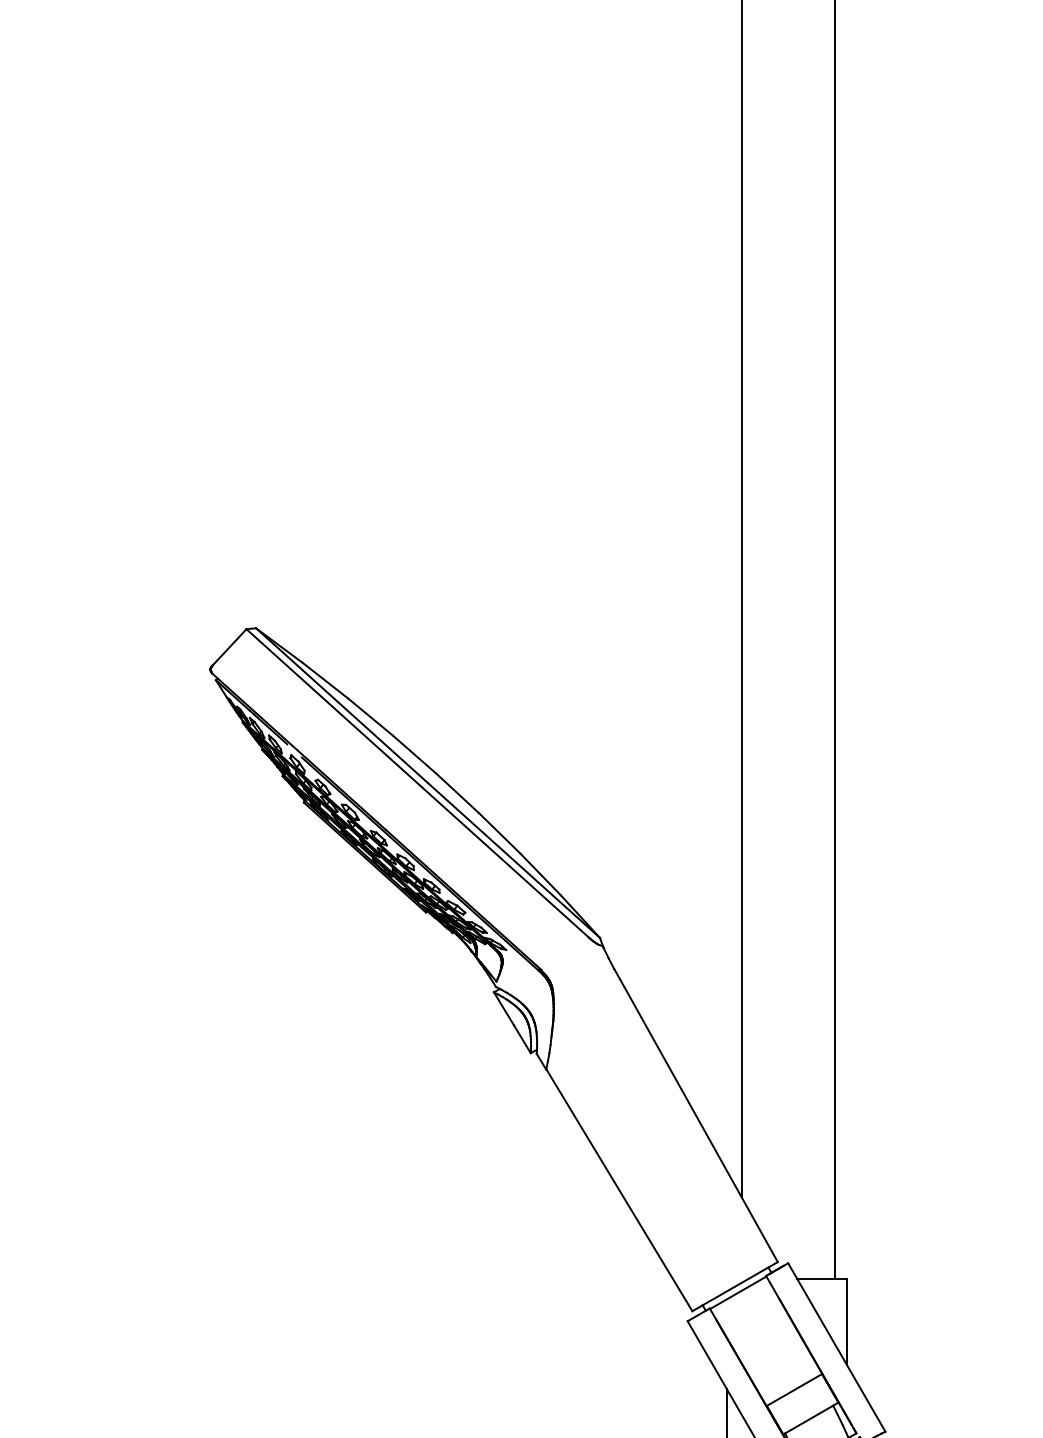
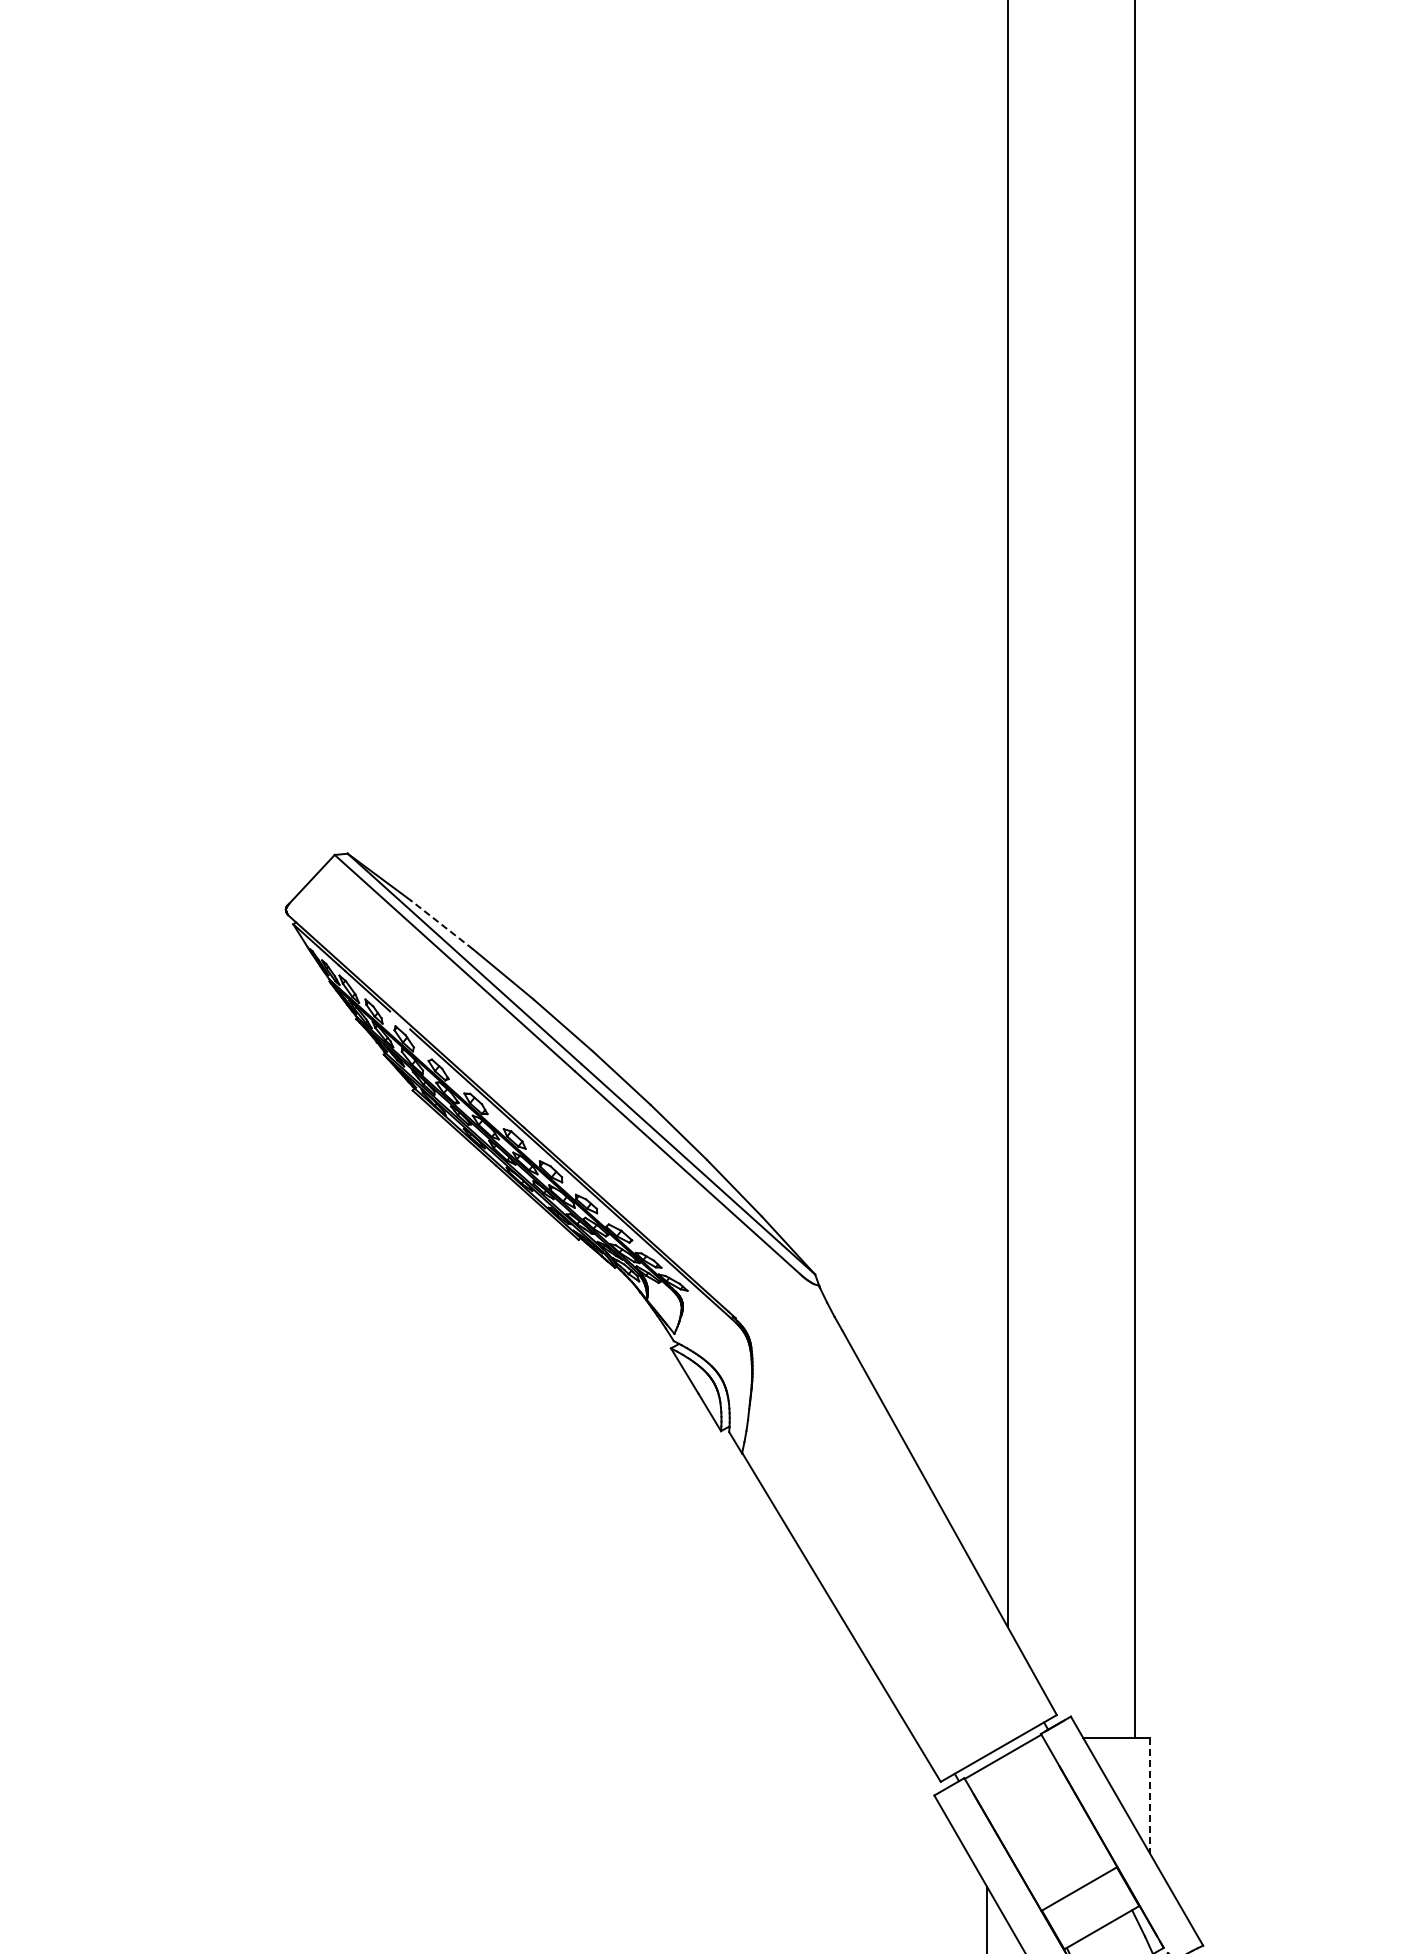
line: (325, 680) -> (441, 924), solid -> dashed
line: (846, 1321) -> (1150, 1796), solid -> dashed

